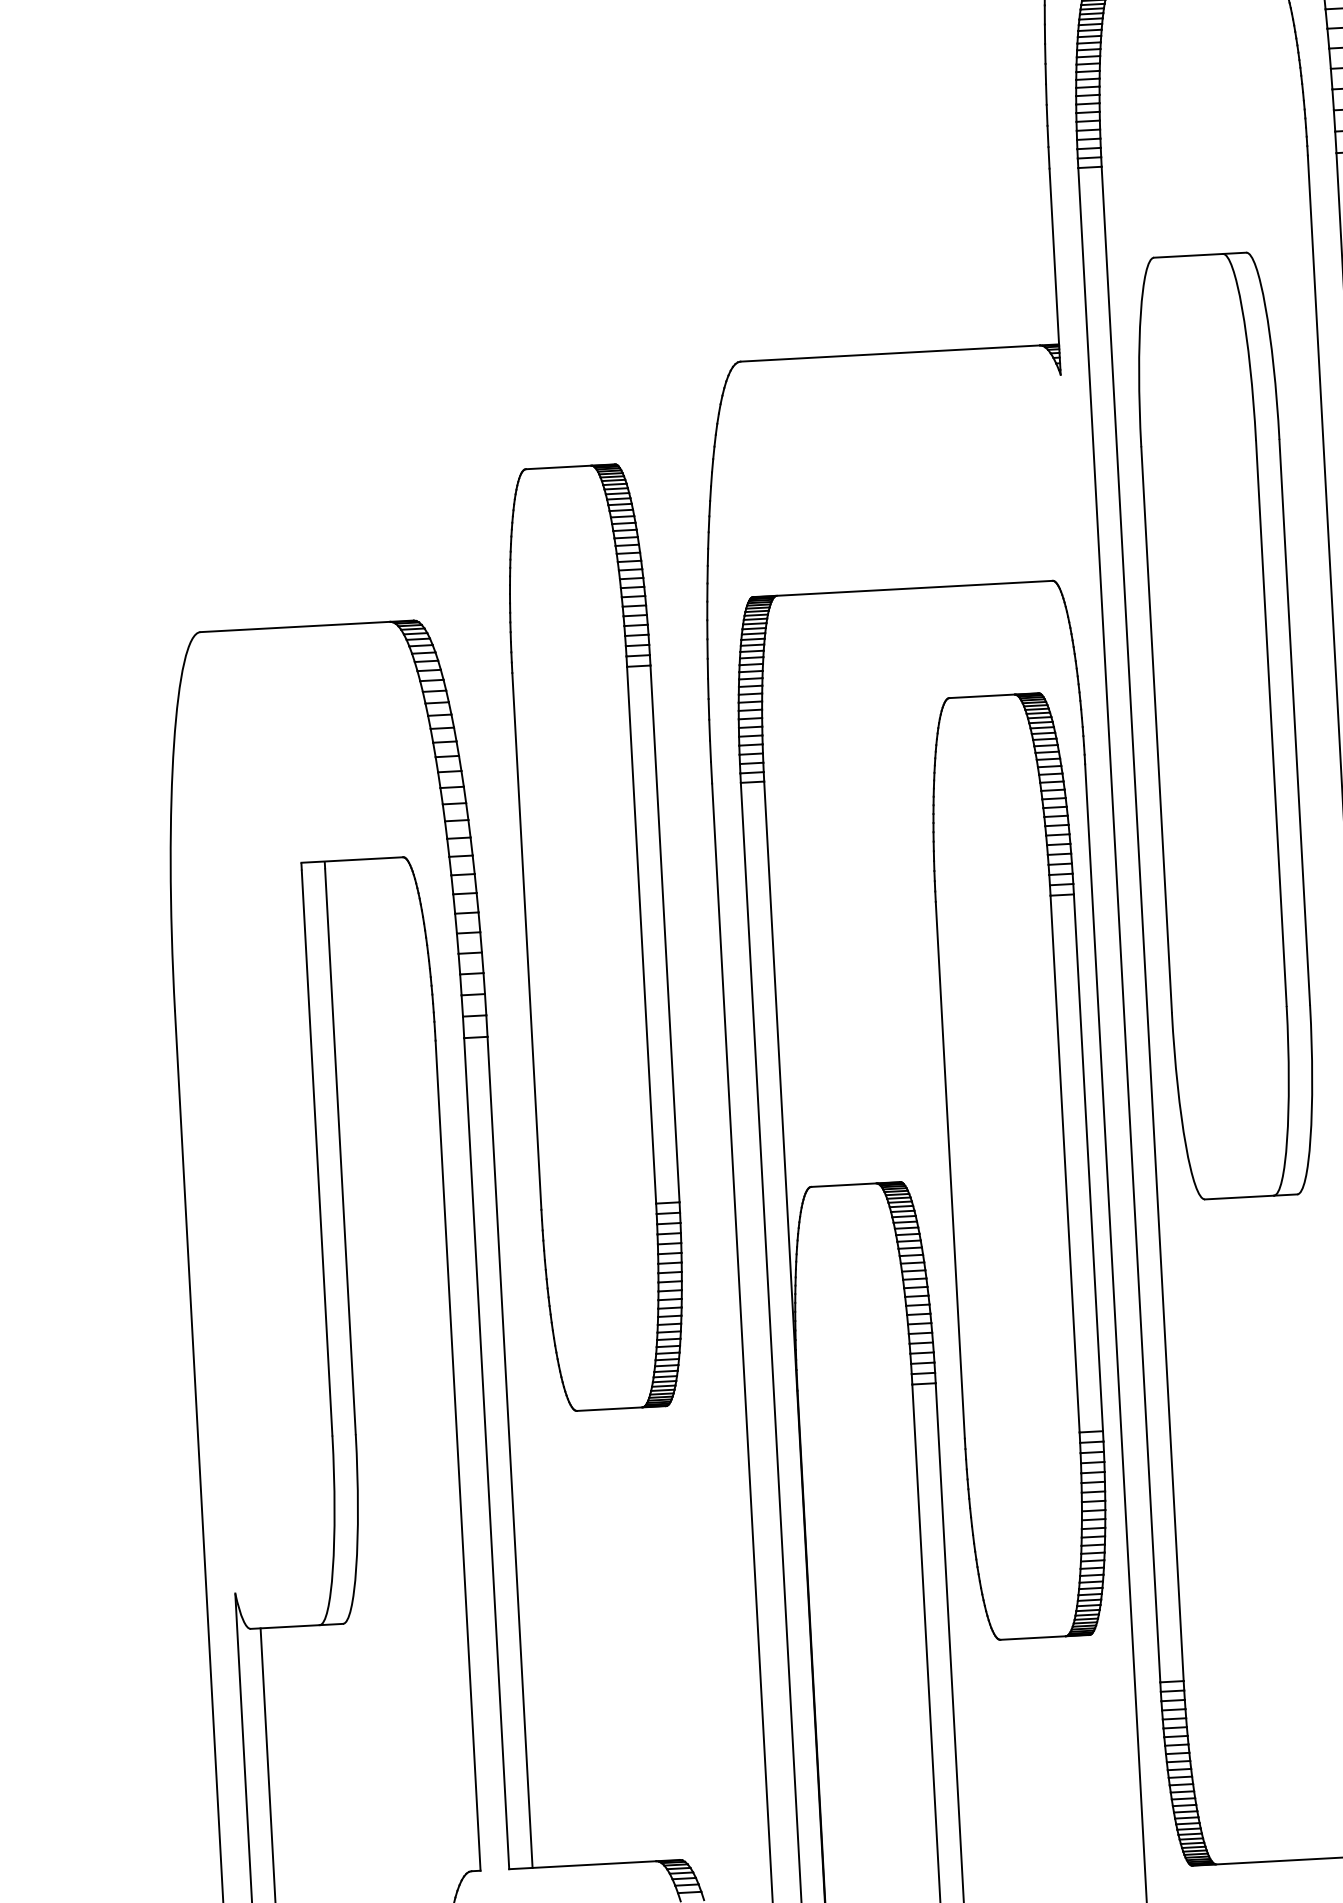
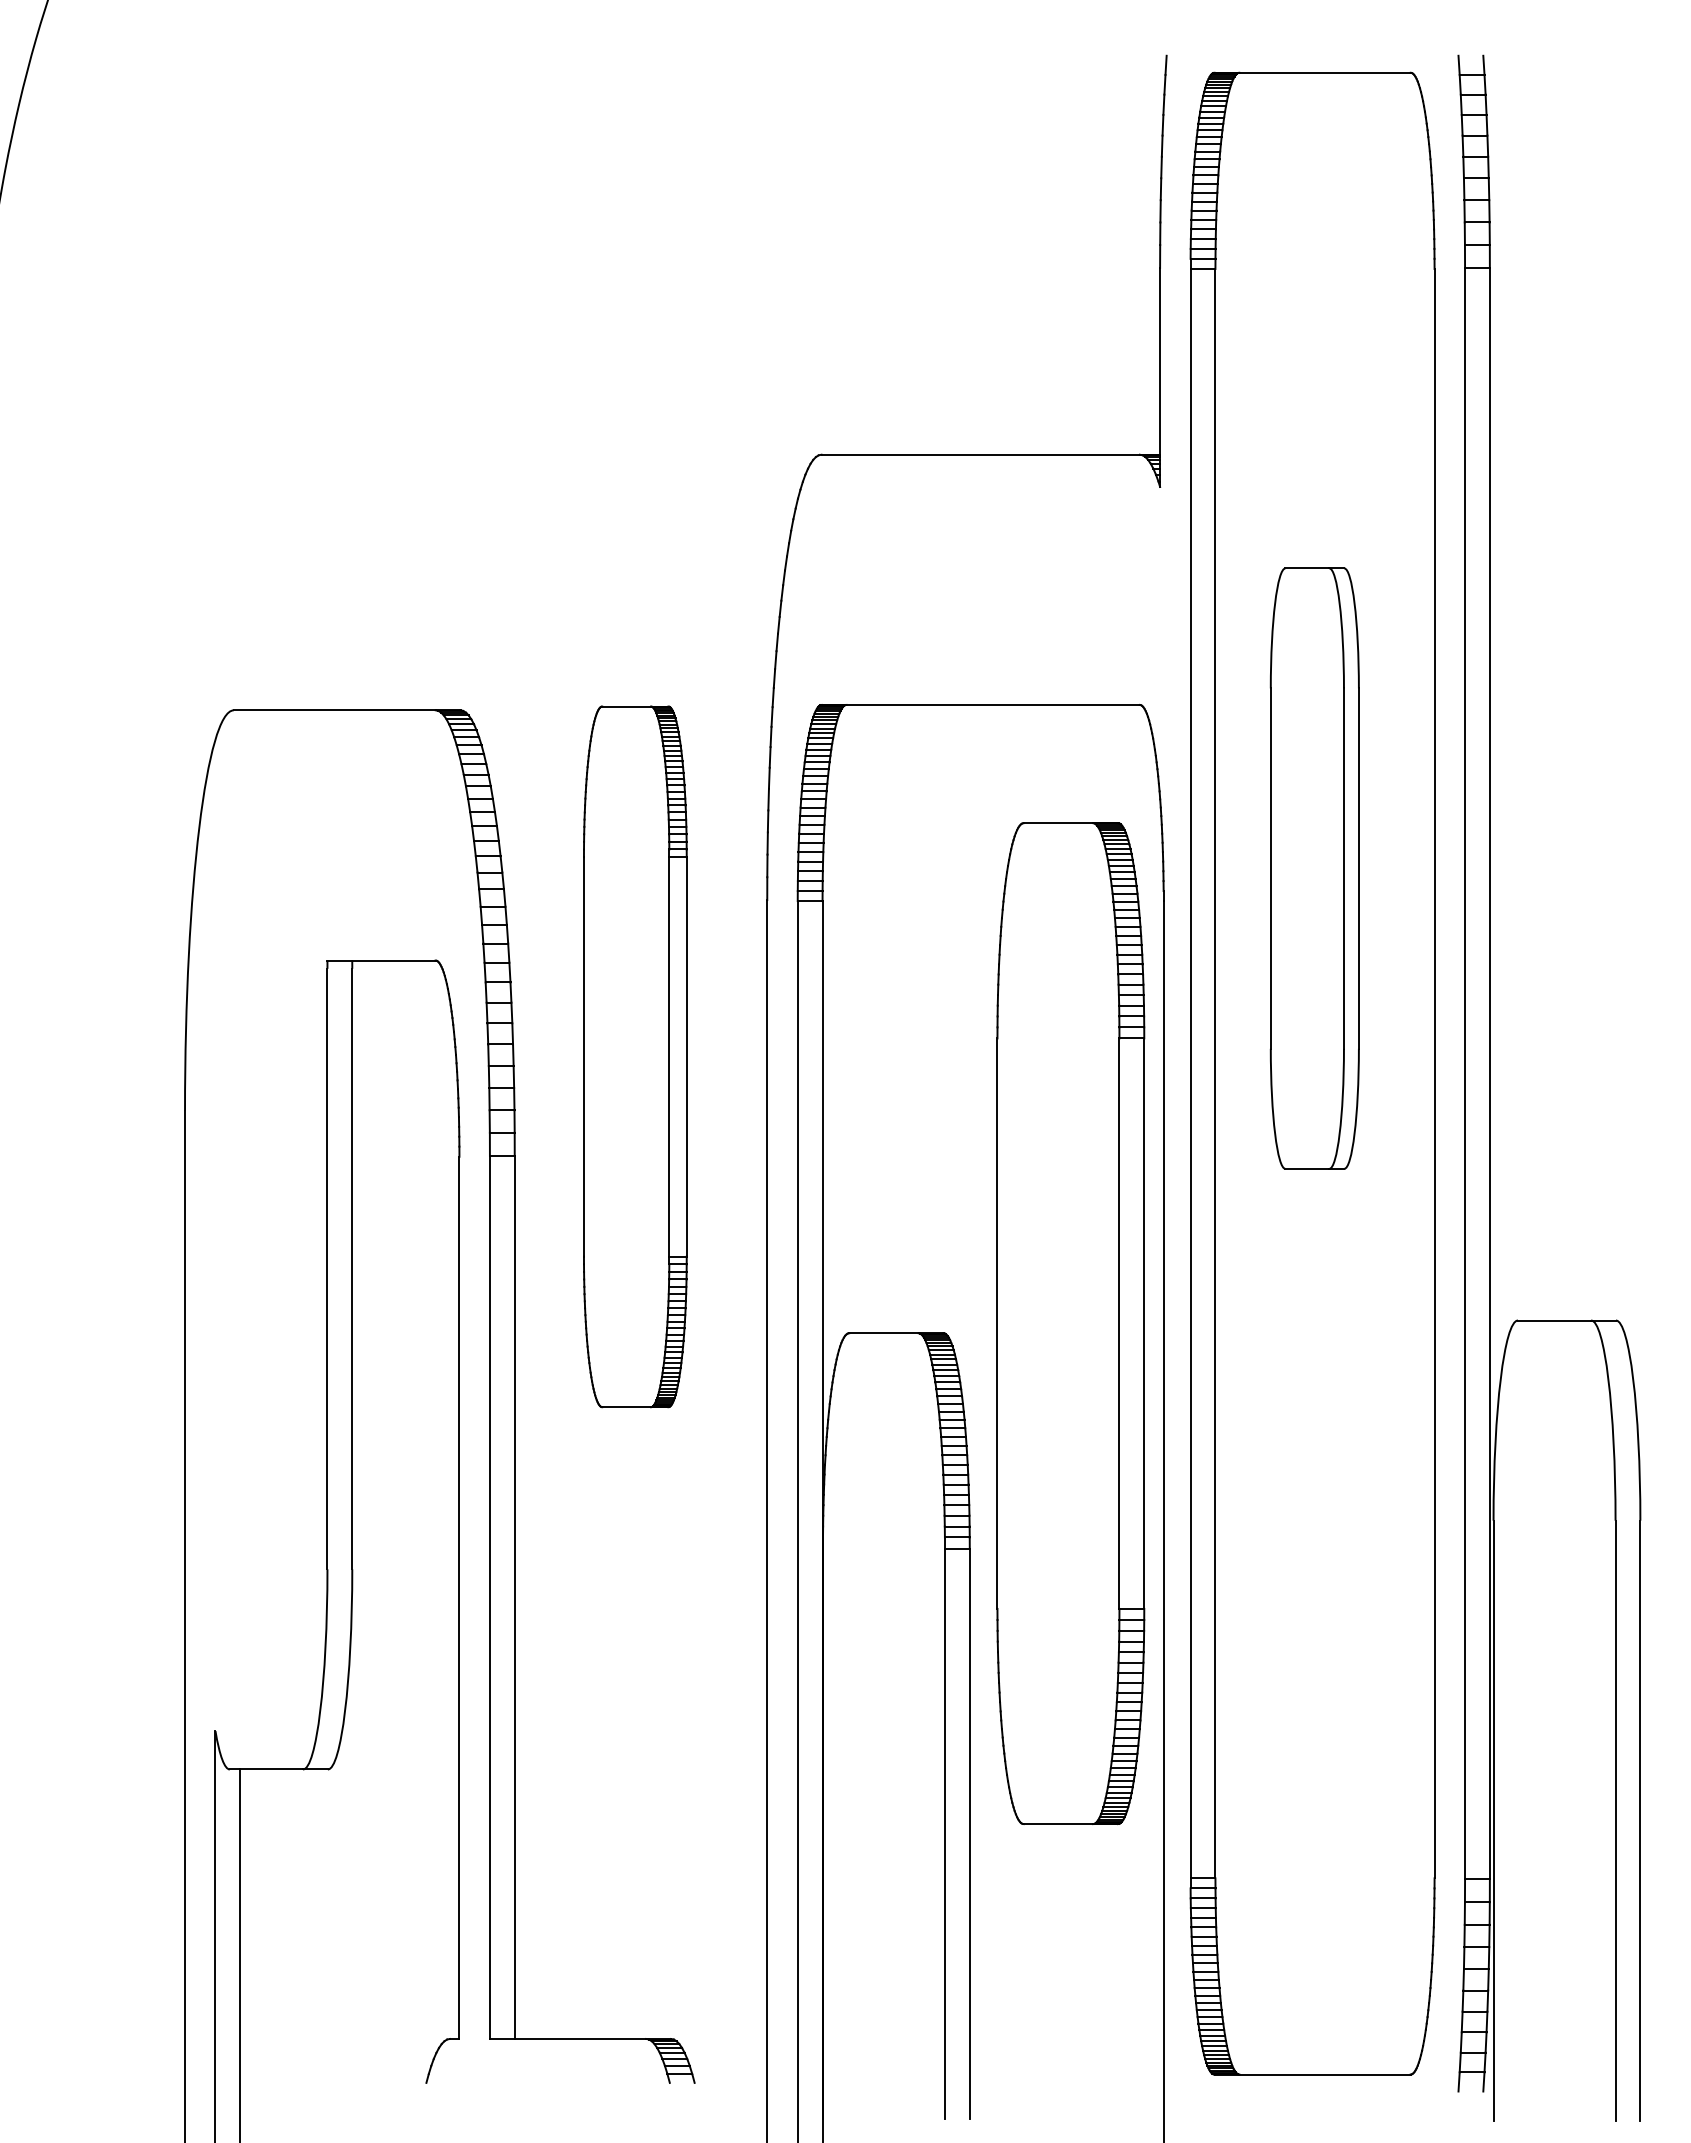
part: (1225, 725) -> (1314, 868), size x0.6
part: (596, 937) -> (635, 1056), size x0.7

